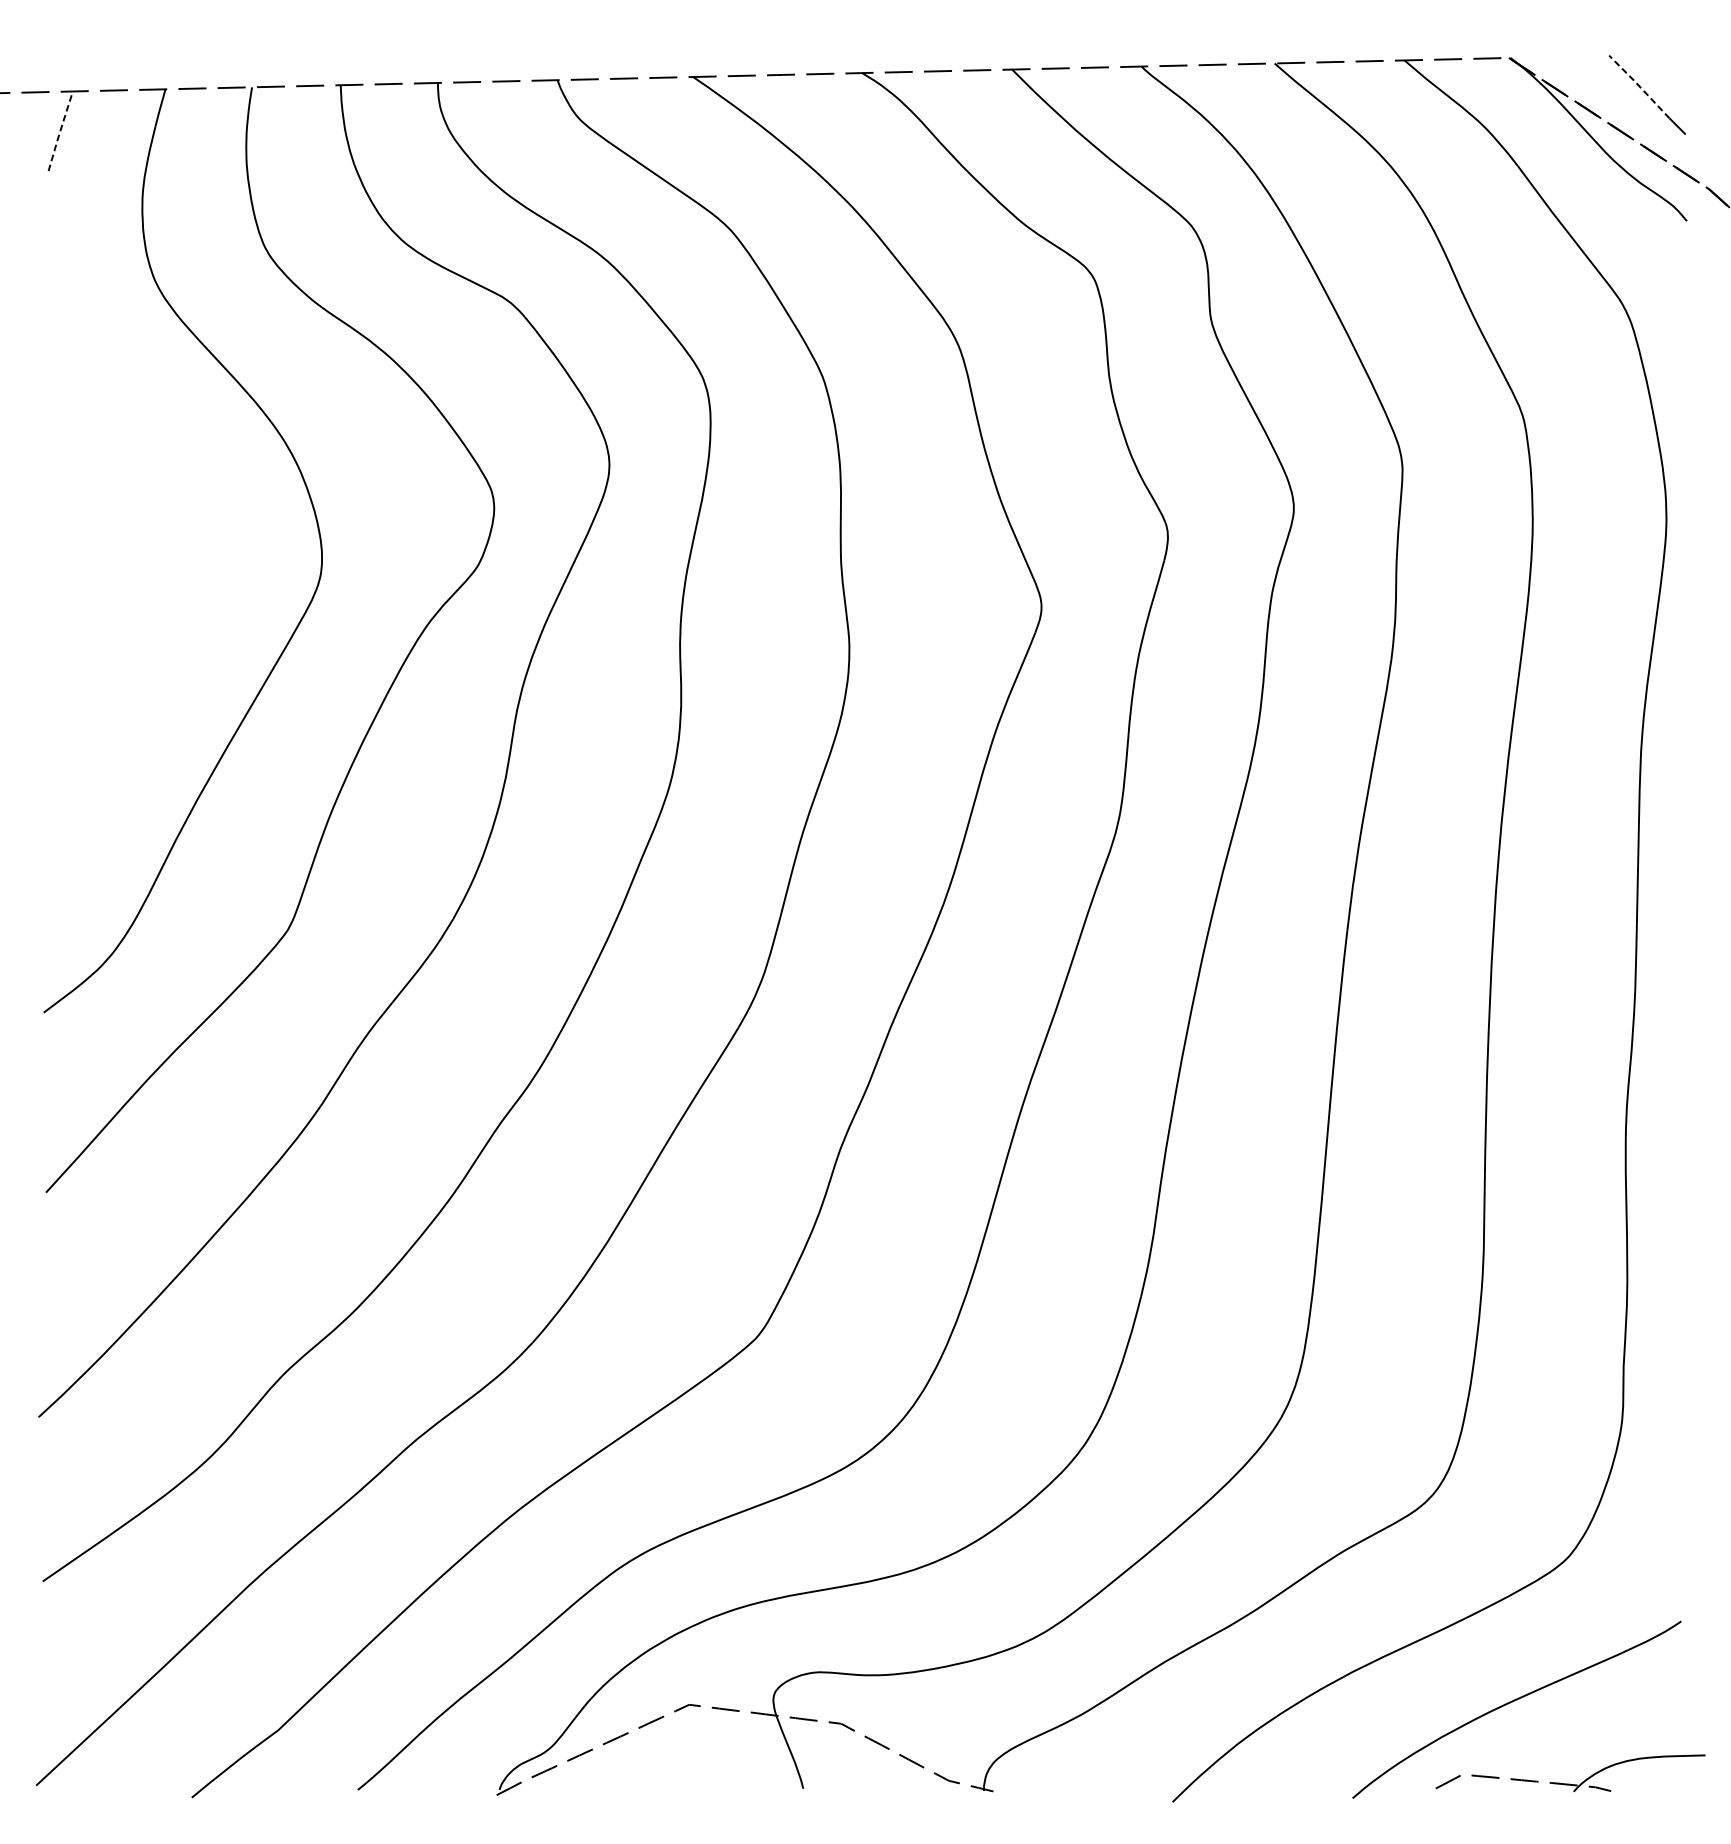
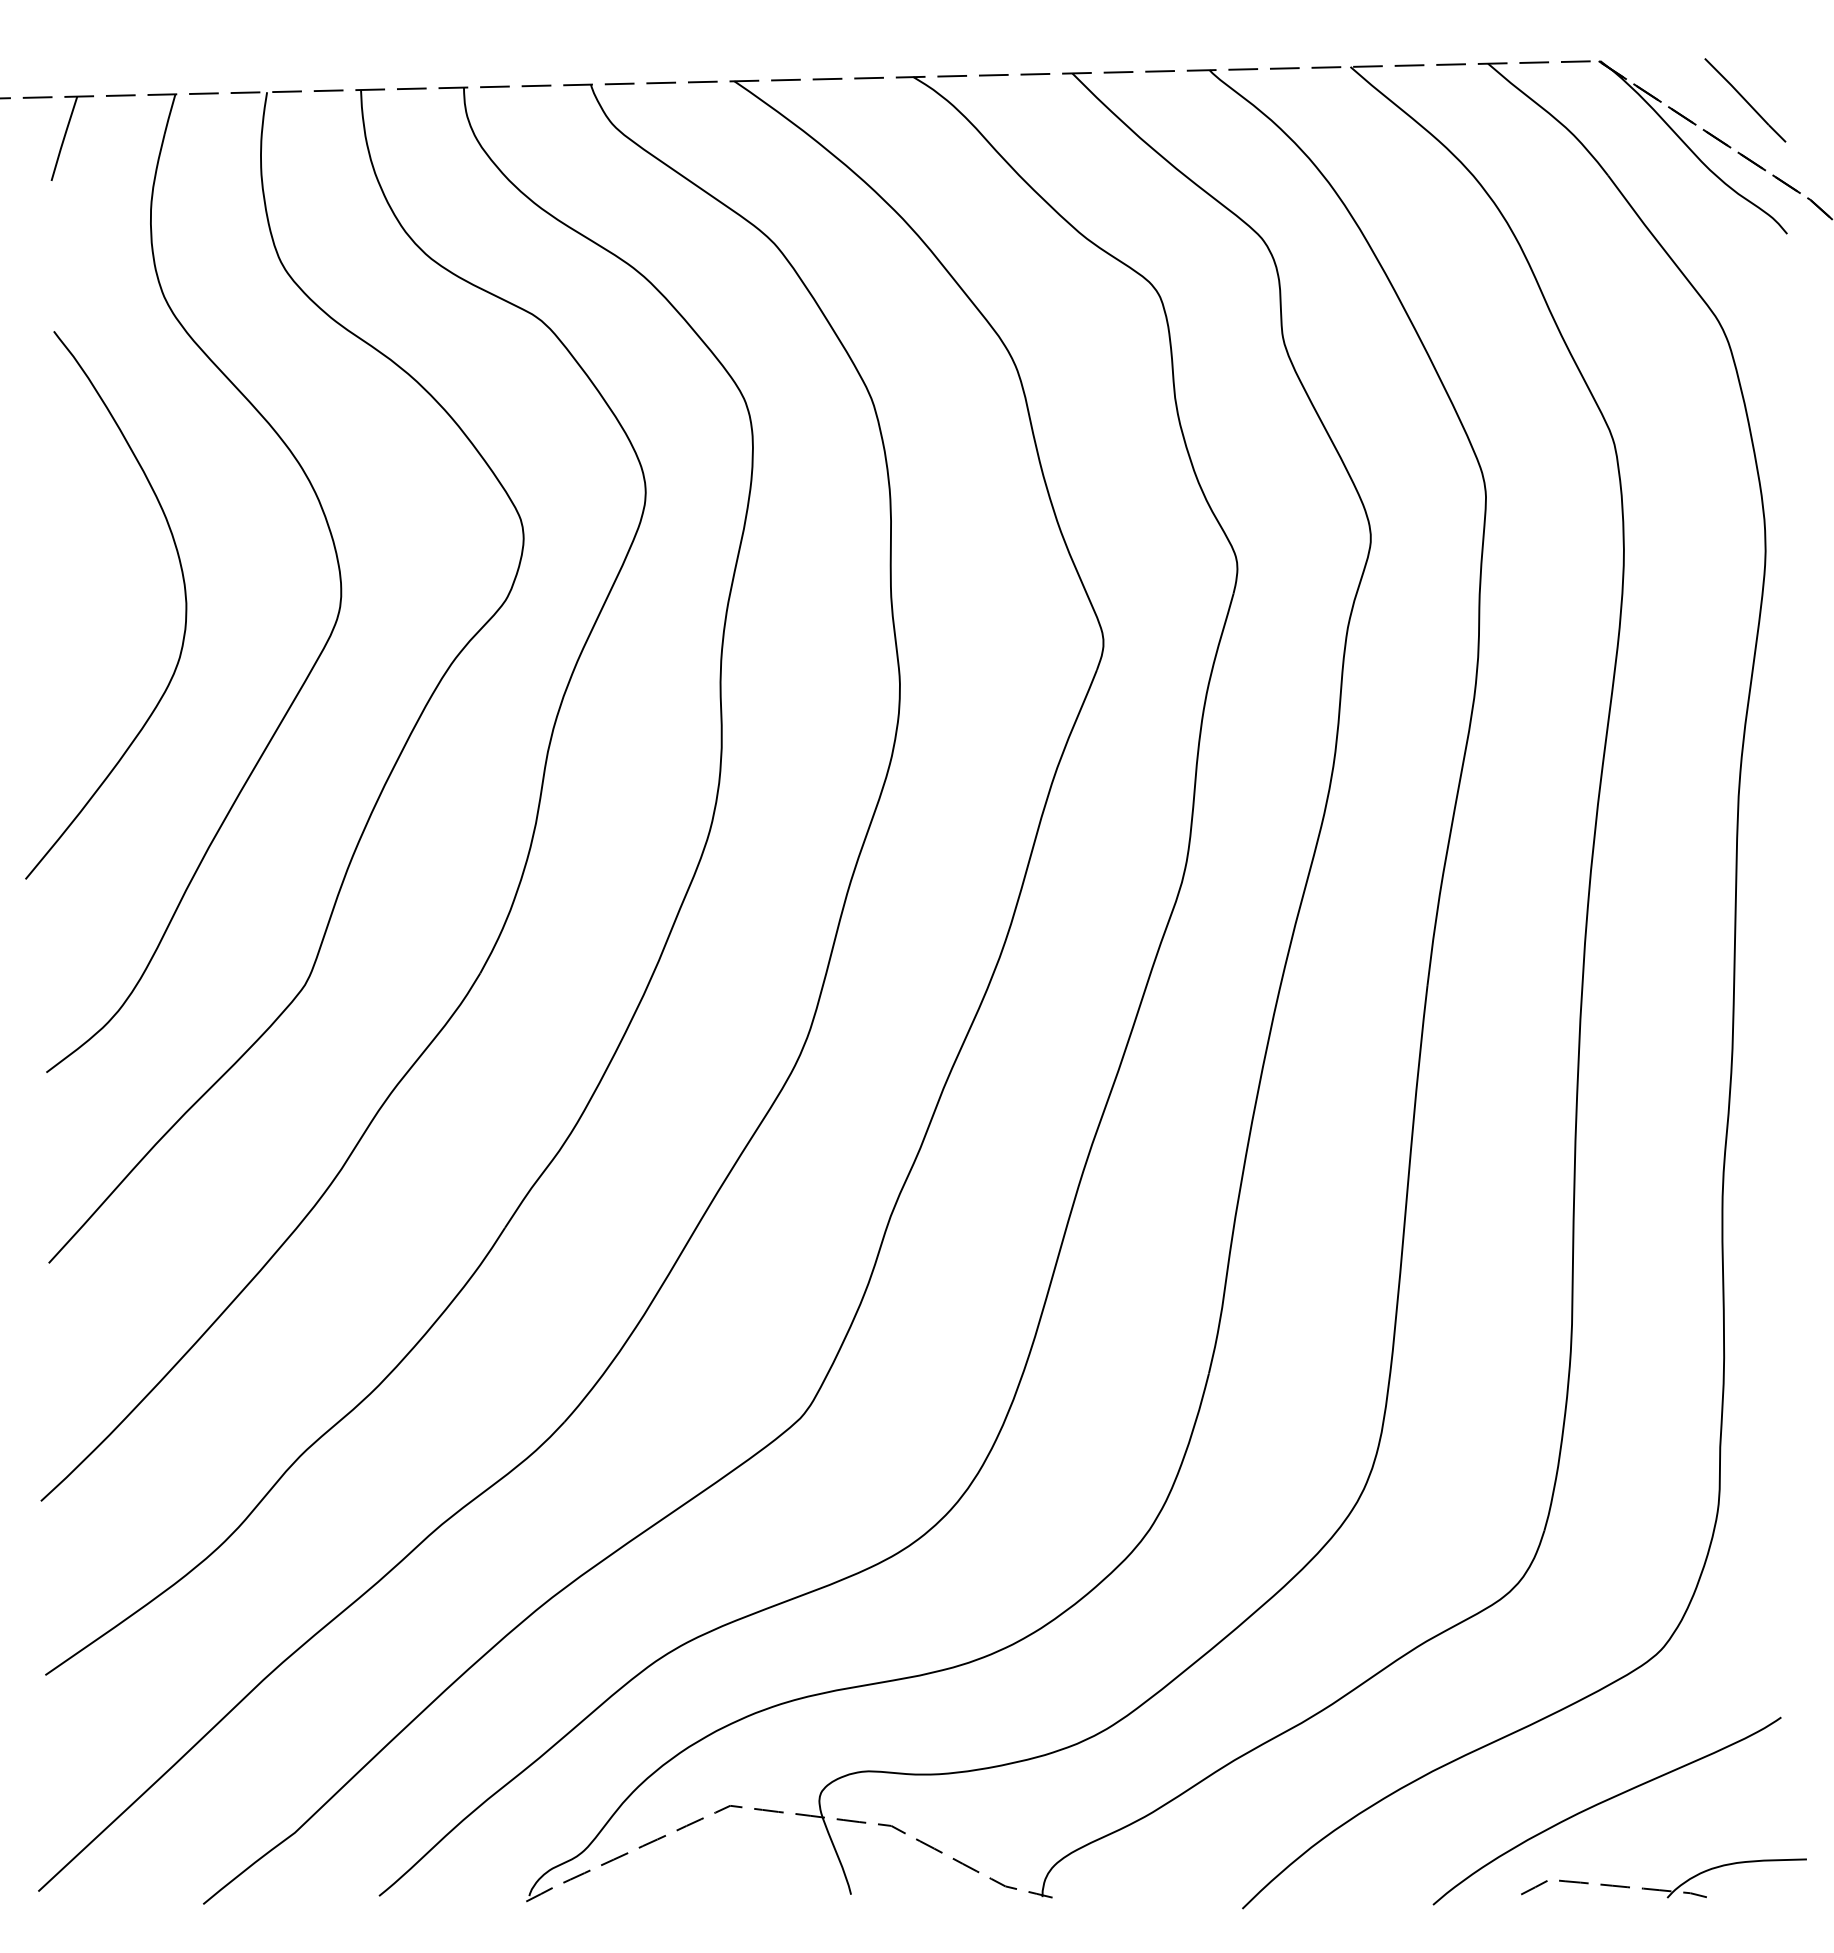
line: (1639, 86) -> (1736, 91), dashed -> solid
line: (59, 131) -> (63, 139), dashed -> solid
curve: (174, 563) -> (184, 596), added

